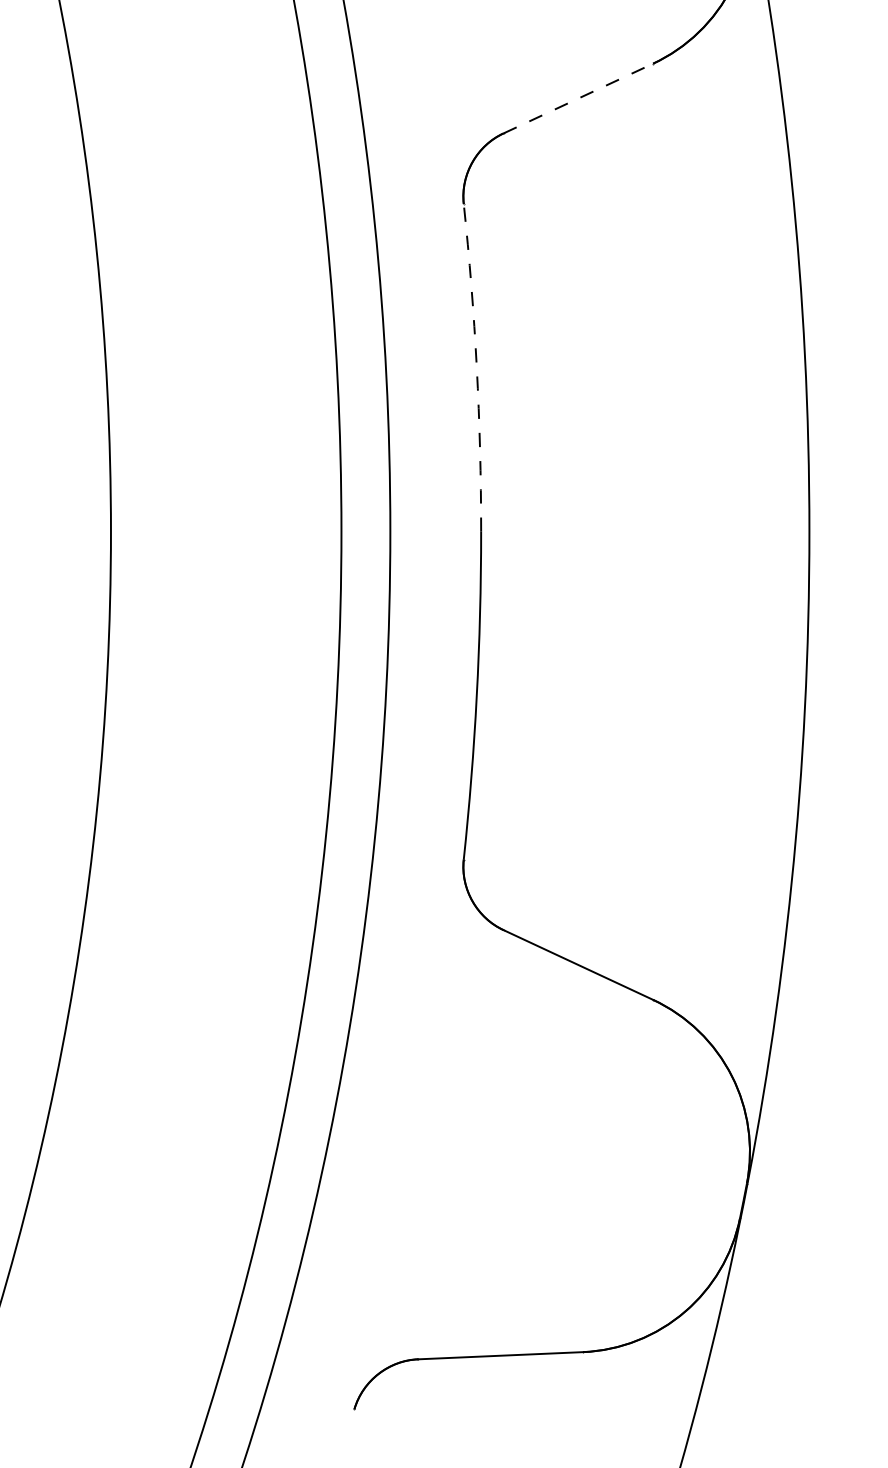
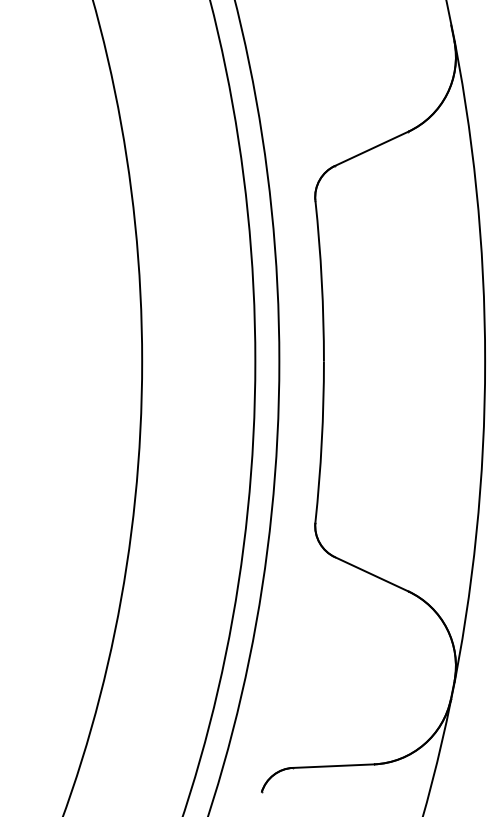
line: (580, 97) -> (372, 148), dashed -> solid
arc: (476, 366) -> (321, 280), dashed -> solid

